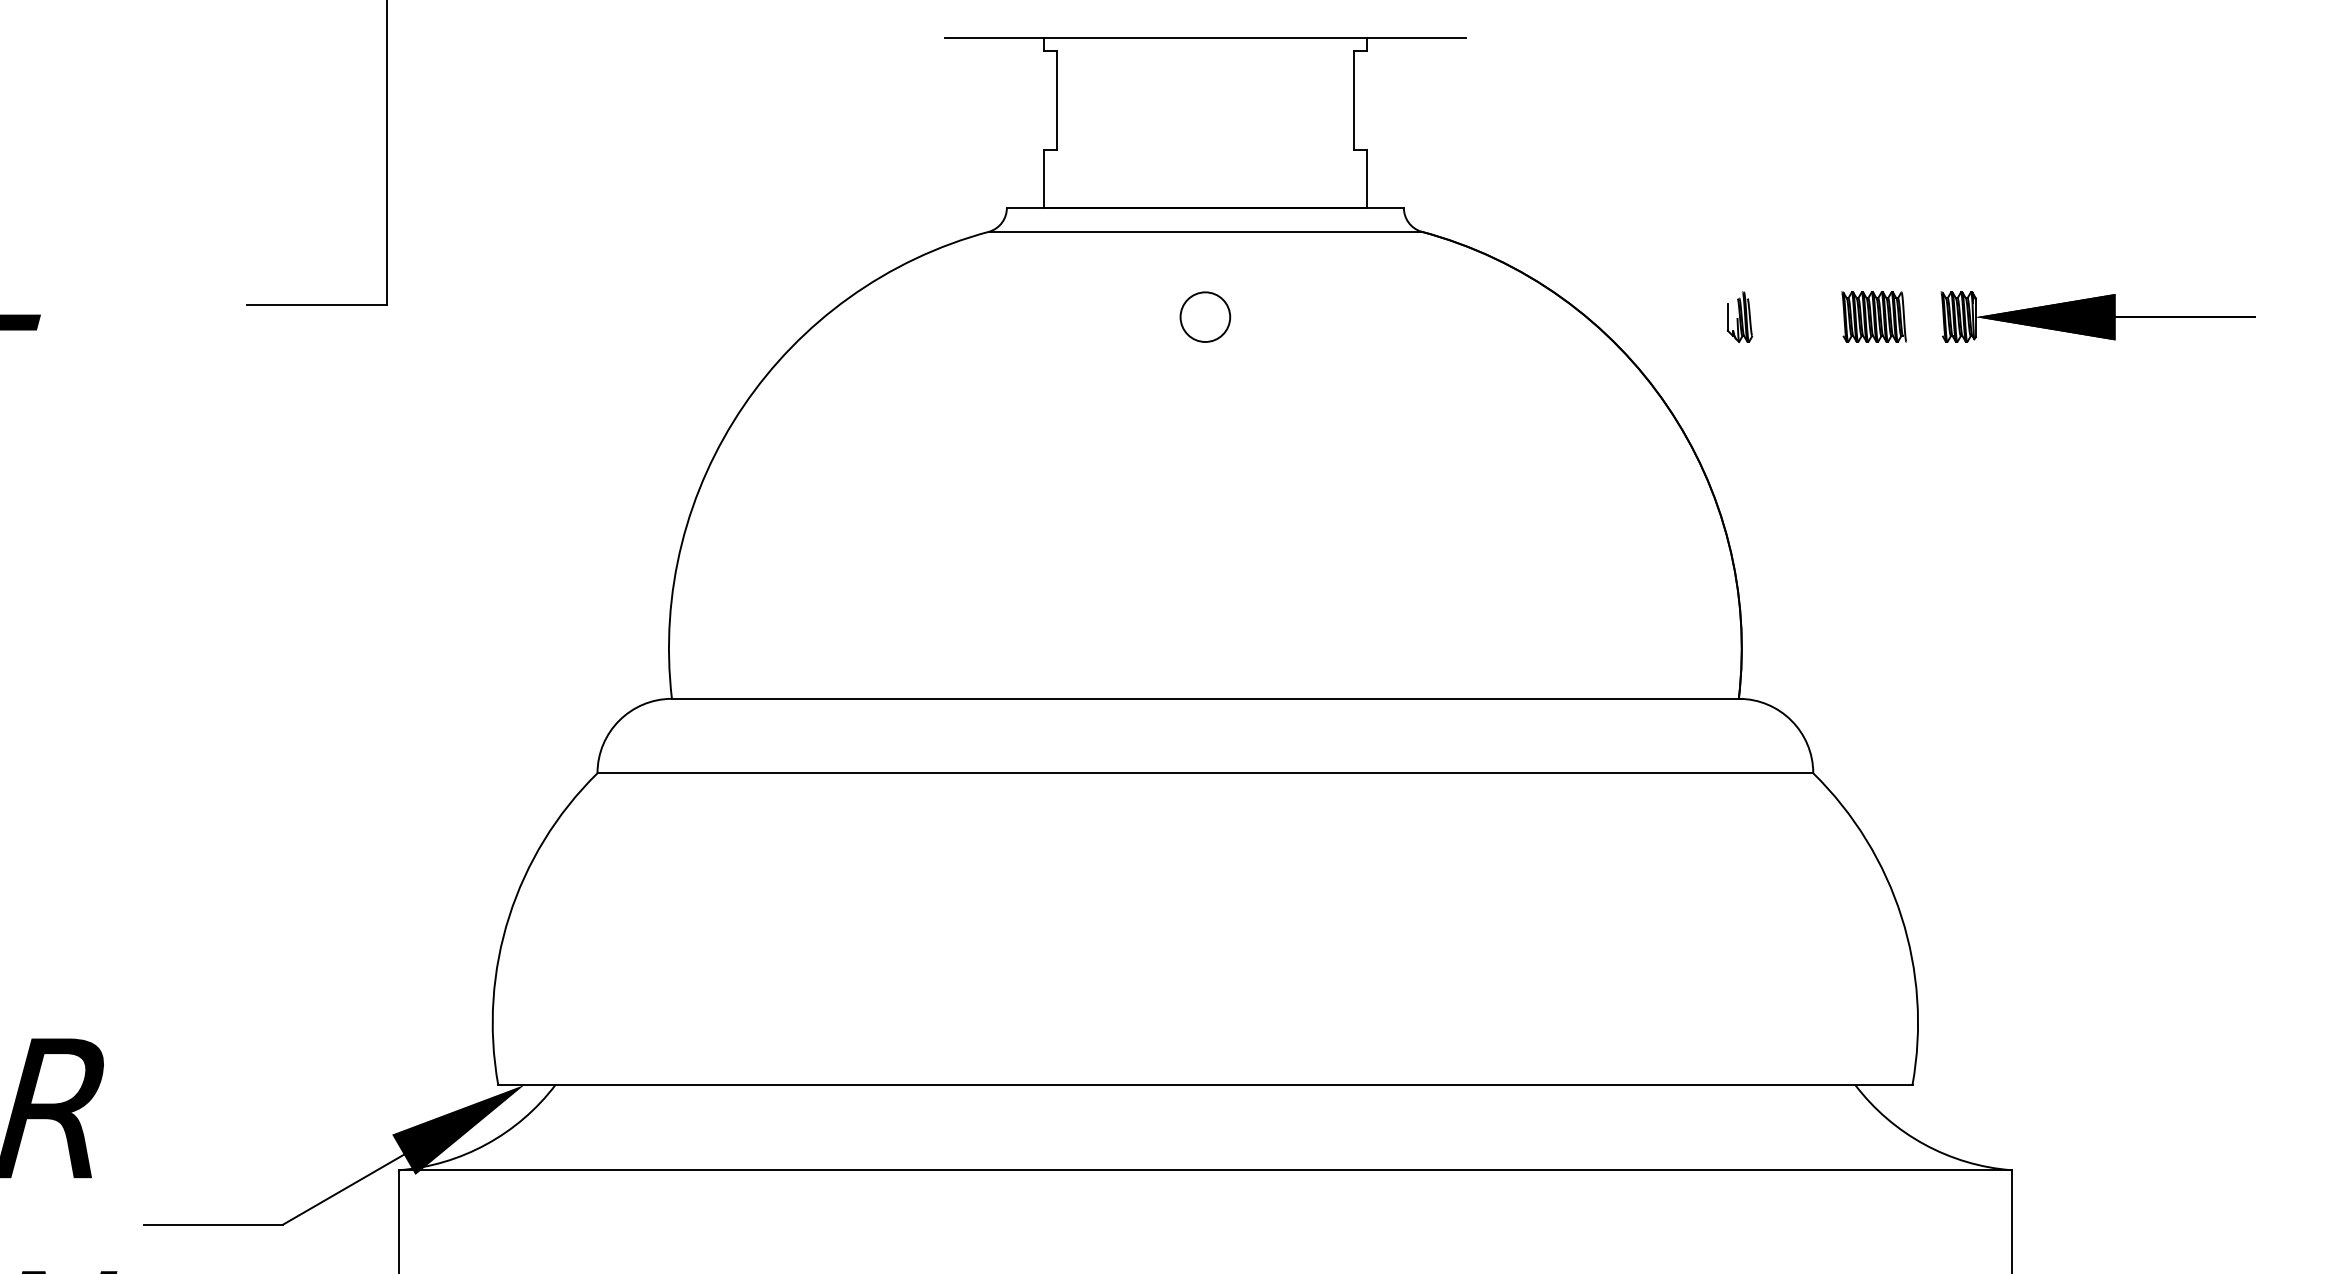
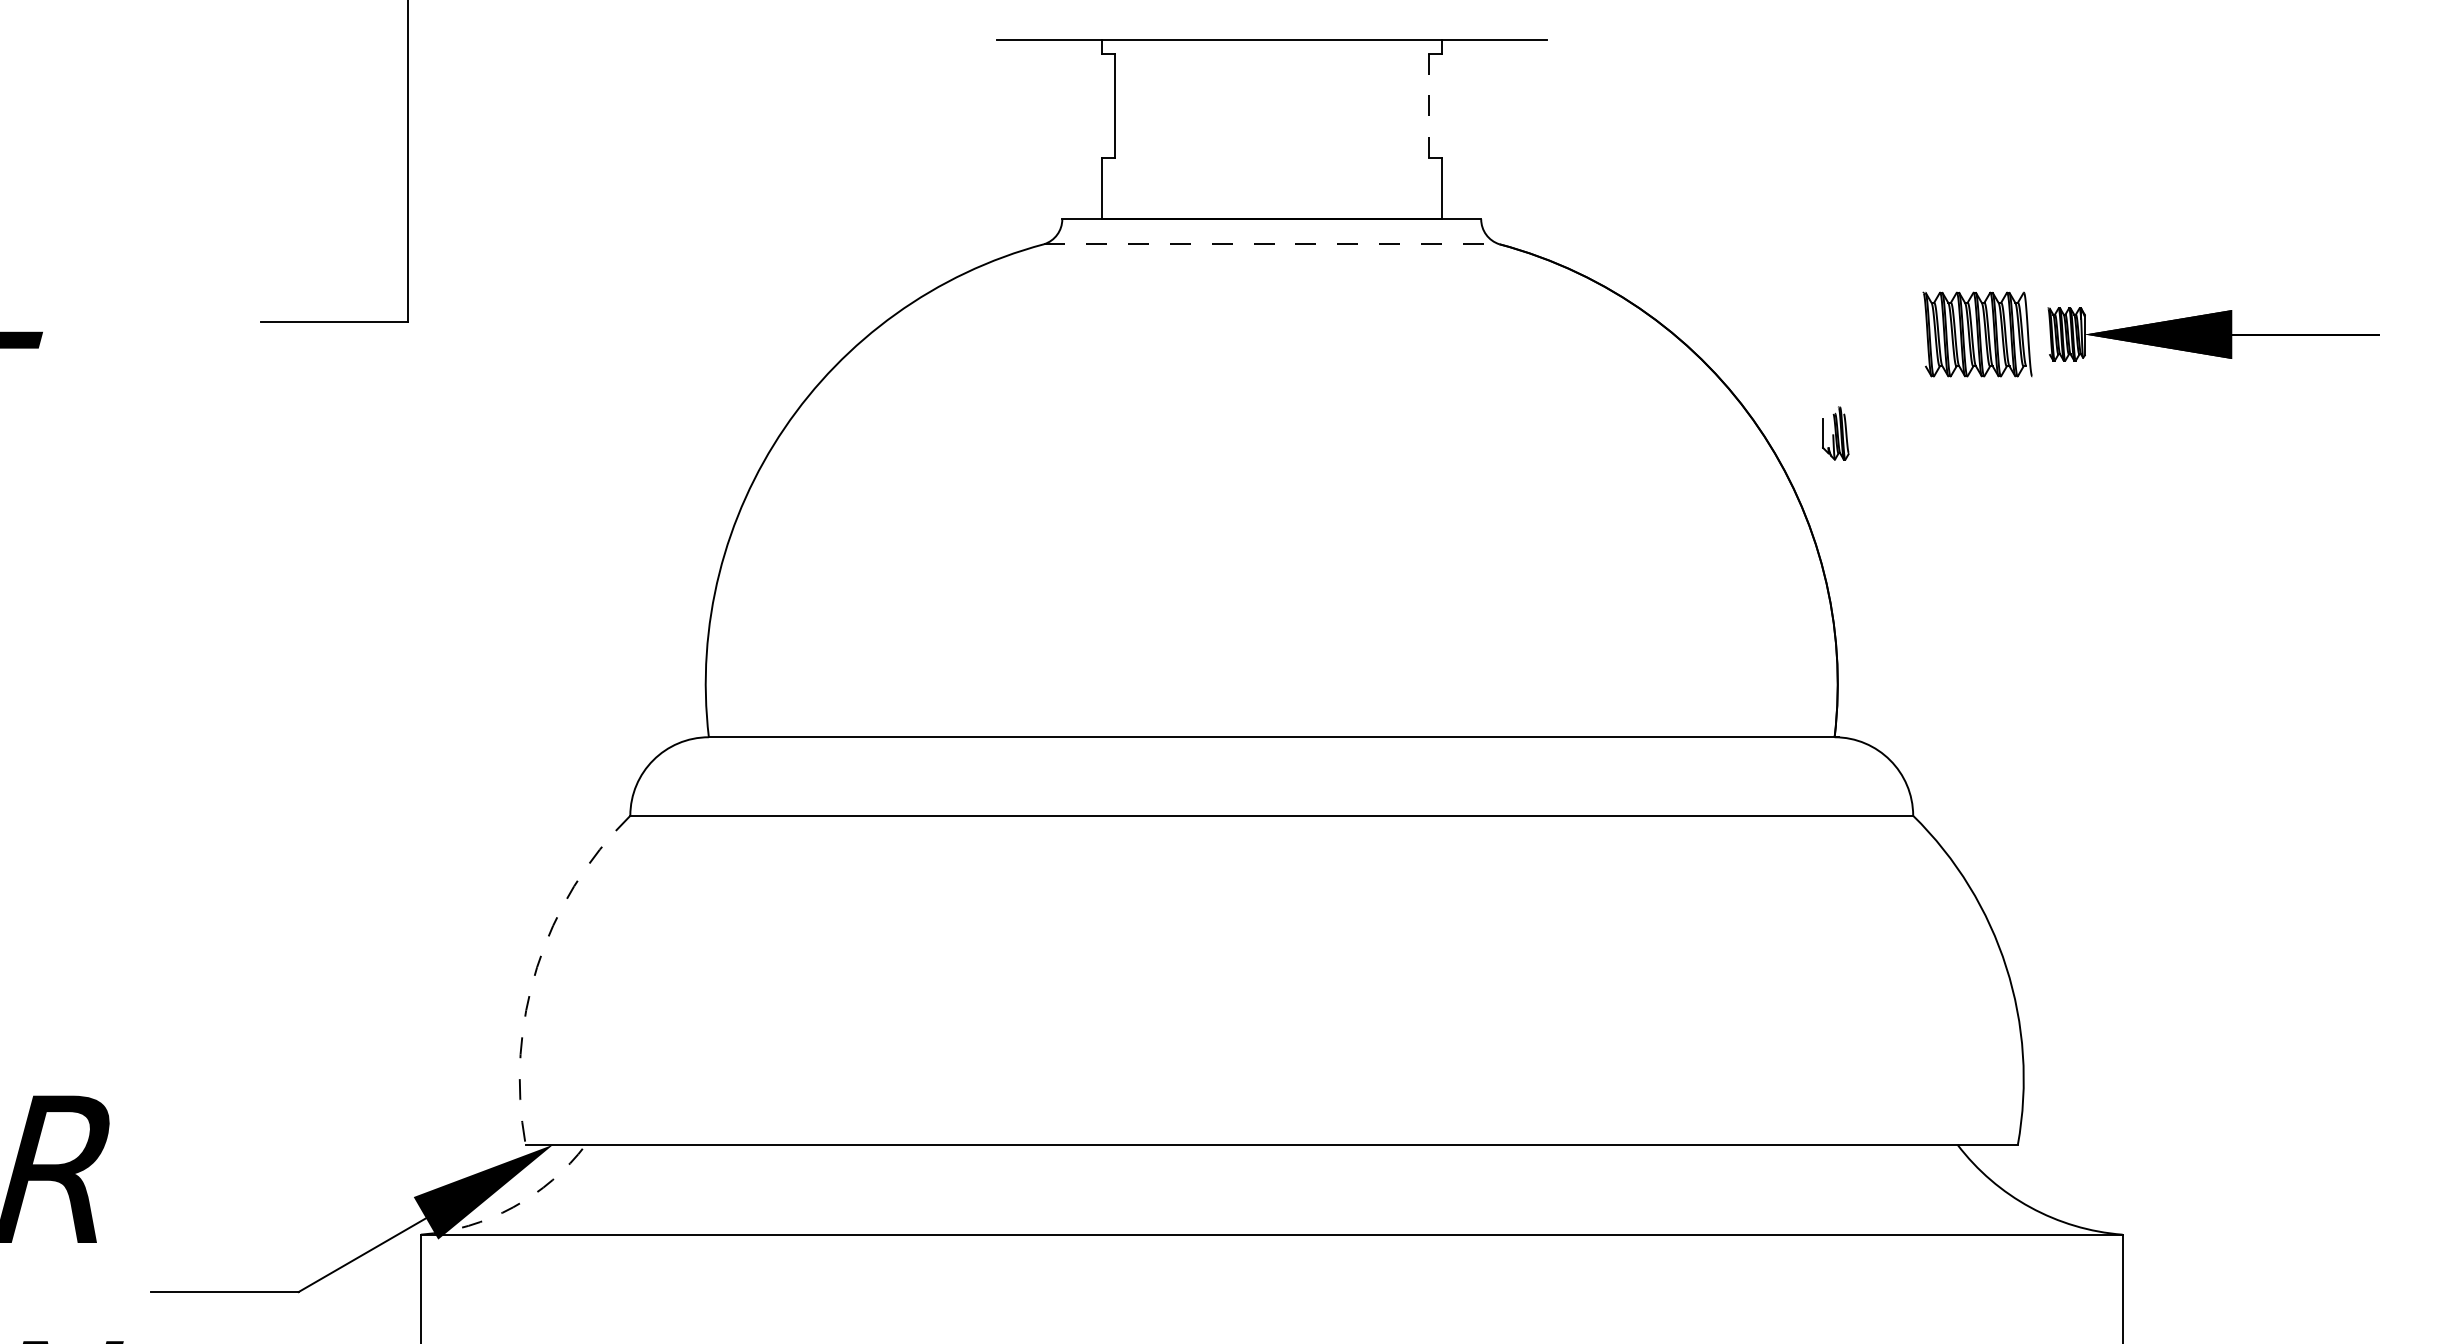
line: (1353, 101) -> (1428, 106), solid -> dashed
line: (1205, 231) -> (1271, 244), solid -> dashed
circle: (1205, 317) -> (1271, 334), removed
part: (1739, 317) -> (1835, 433), moved
part: (1873, 317) -> (1976, 334), size x1.6
arc: (509, 917) -> (537, 967), solid -> dashed
arc: (486, 1144) -> (513, 1207), solid -> dashed

